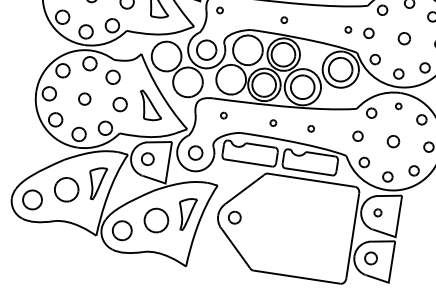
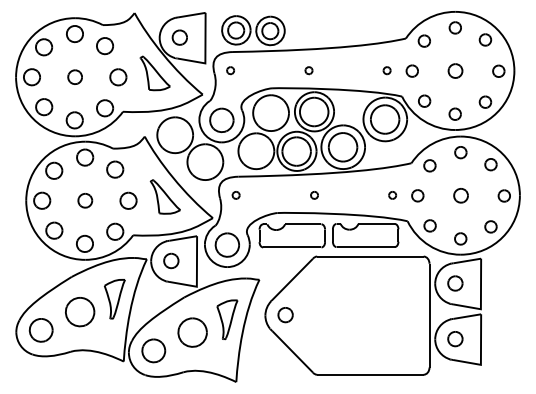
part: (398, 106) -> (460, 152), size x1.67
part: (223, 115) -> (235, 195), moved
part: (311, 128) -> (392, 195), moved
part: (195, 152) -> (226, 244), size x1.43
part: (378, 212) -> (455, 283), size x1.67

